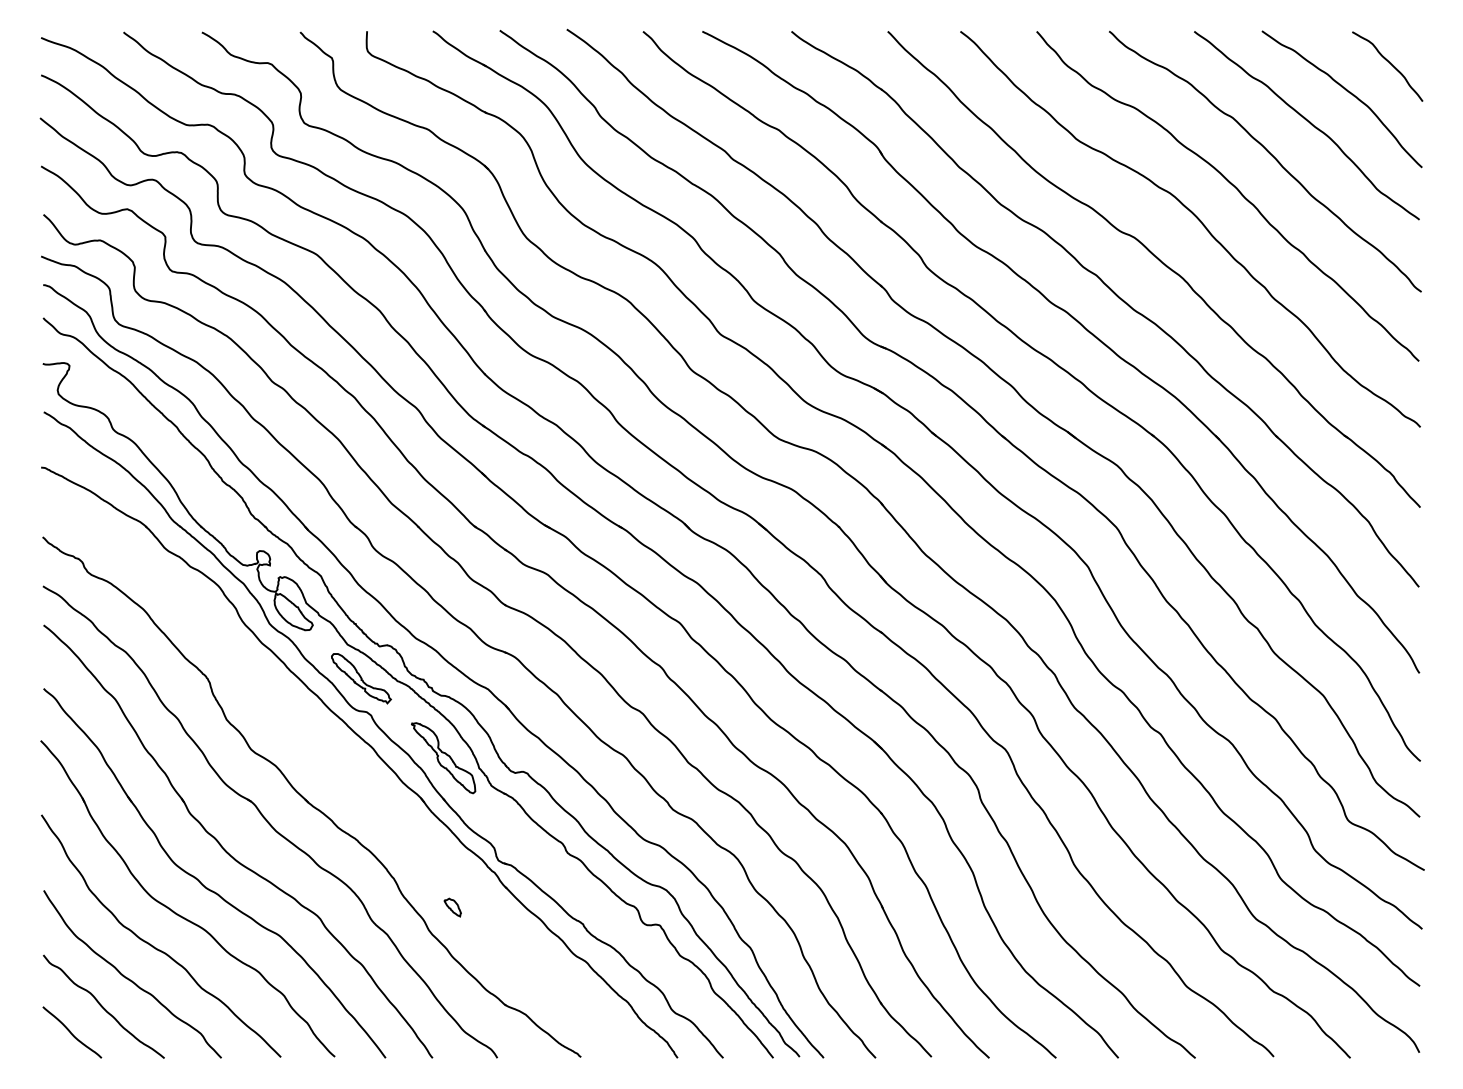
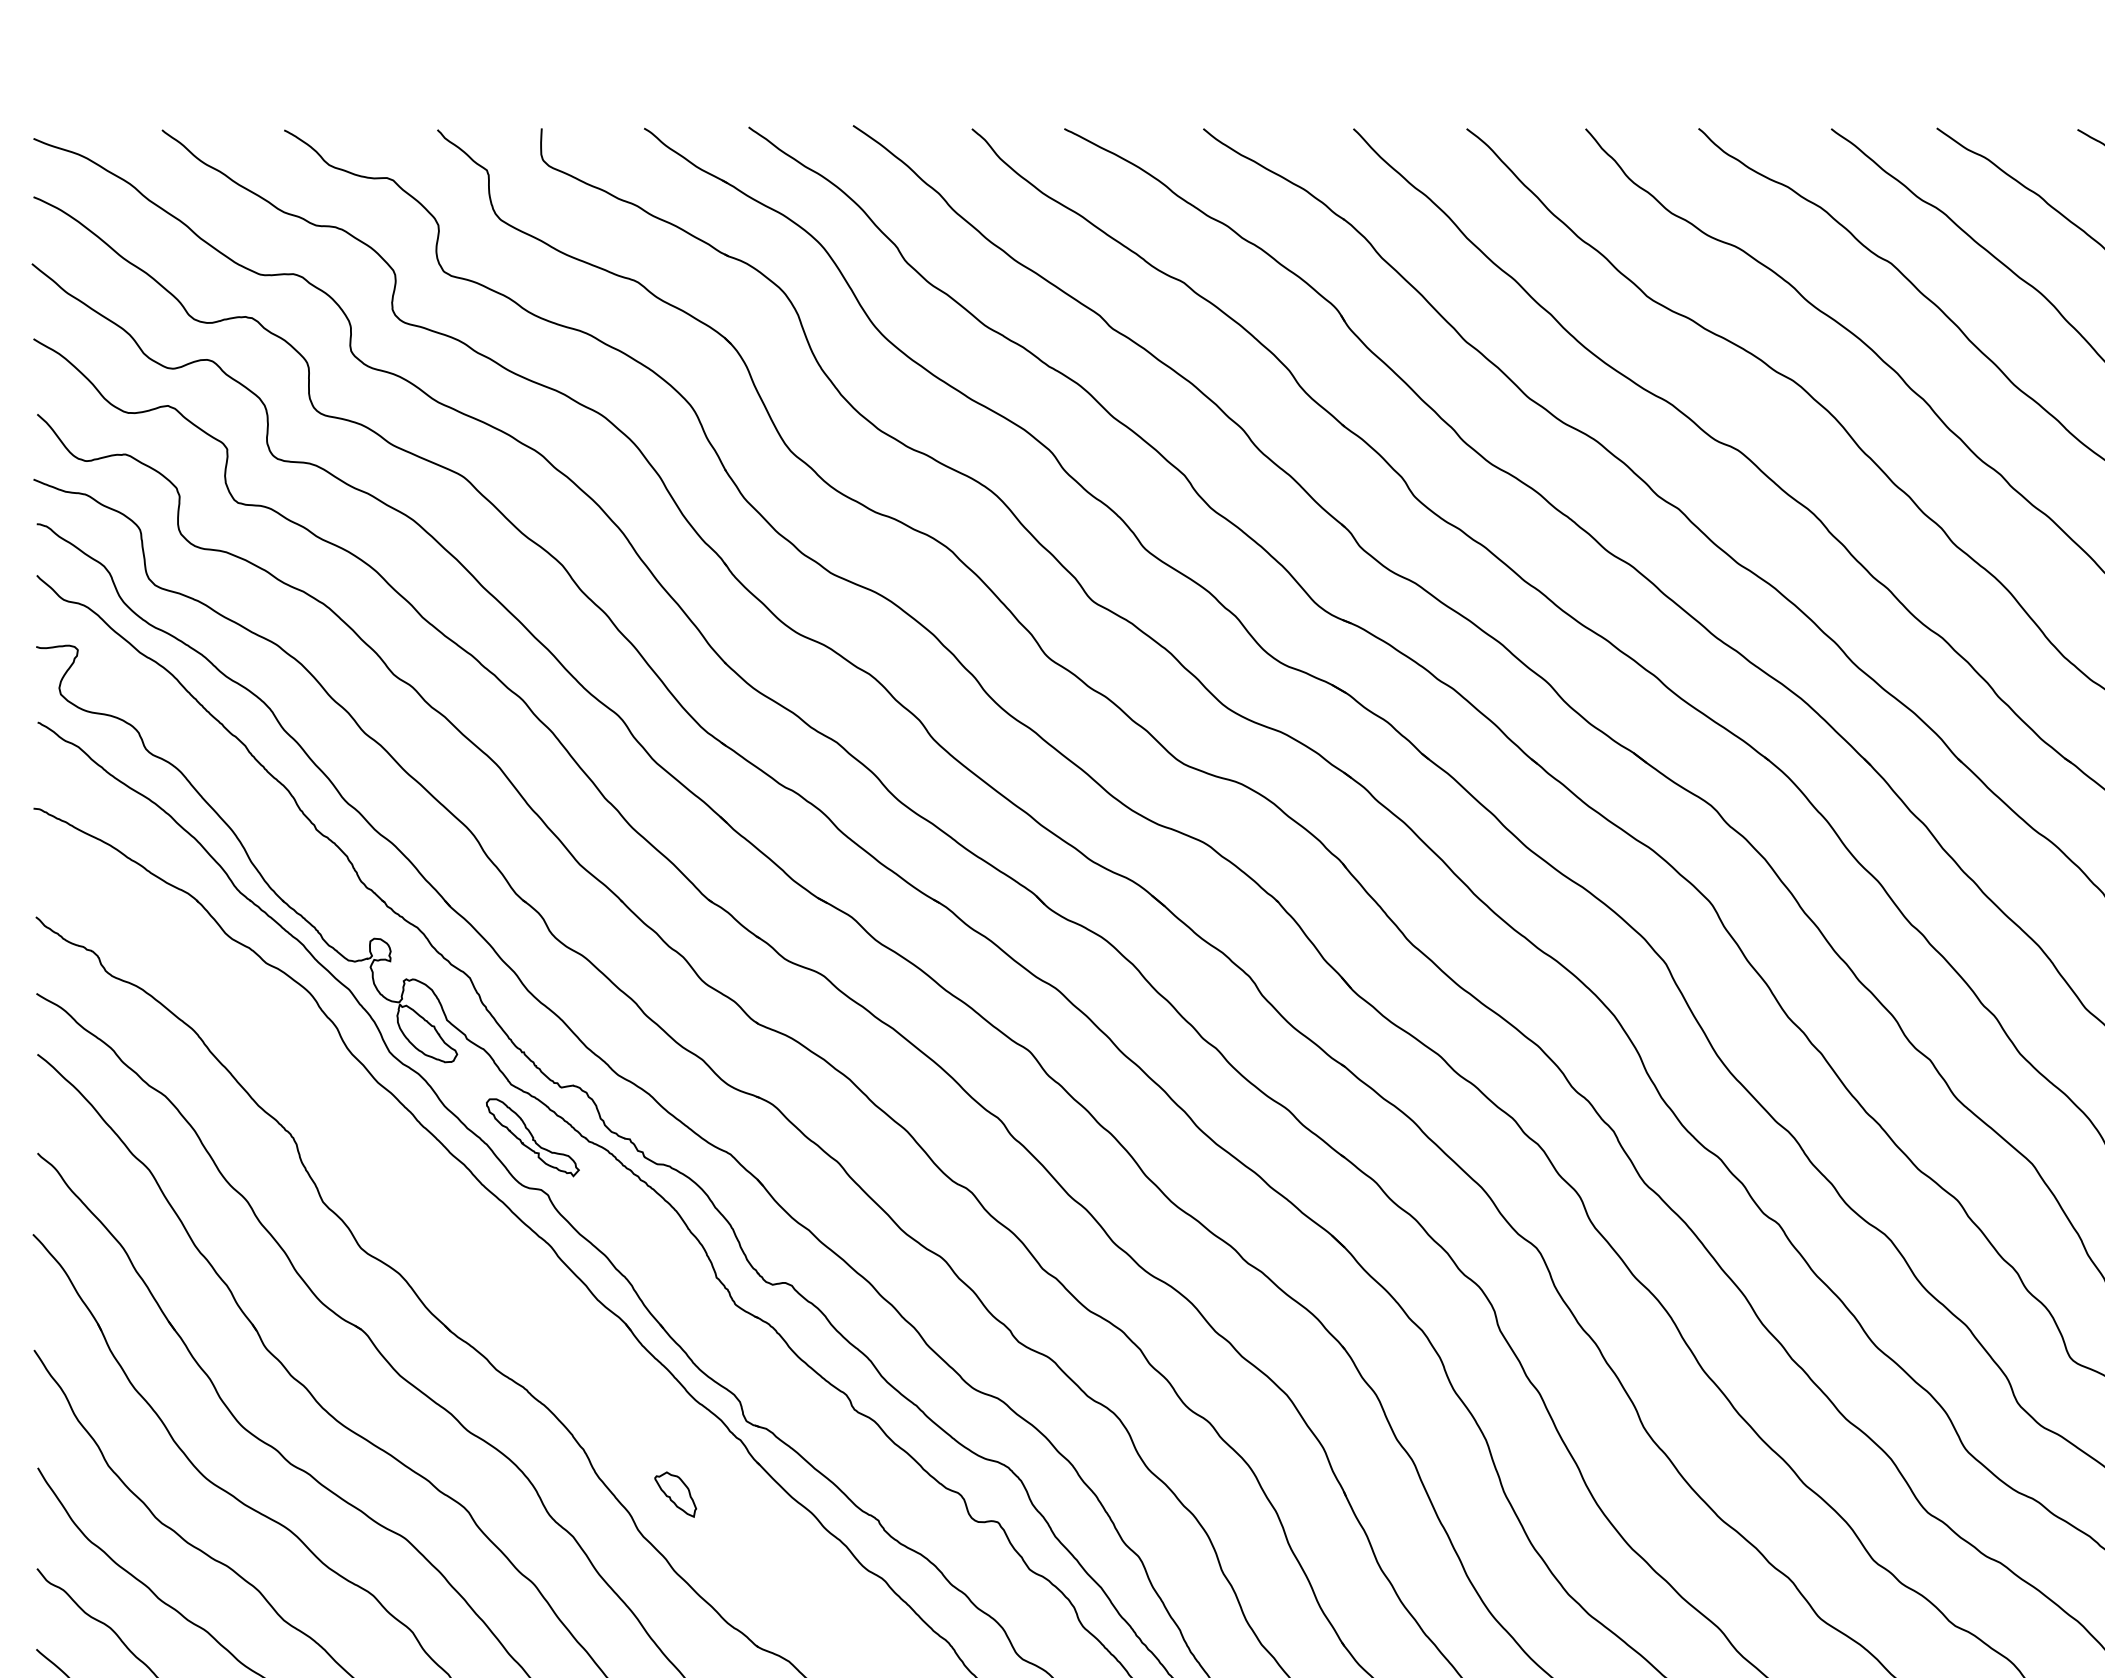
part: (443, 758) -> (660, 1262), removed
part: (452, 907) -> (674, 1494), size x1.6

